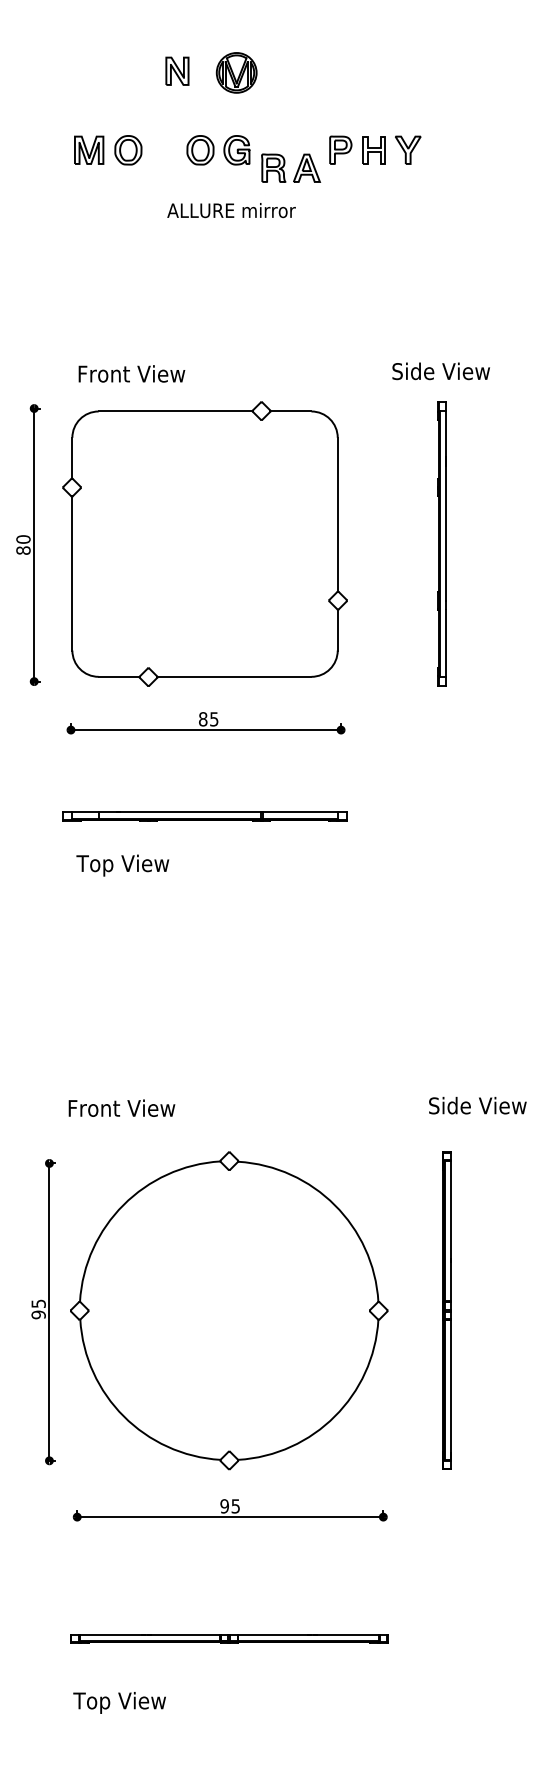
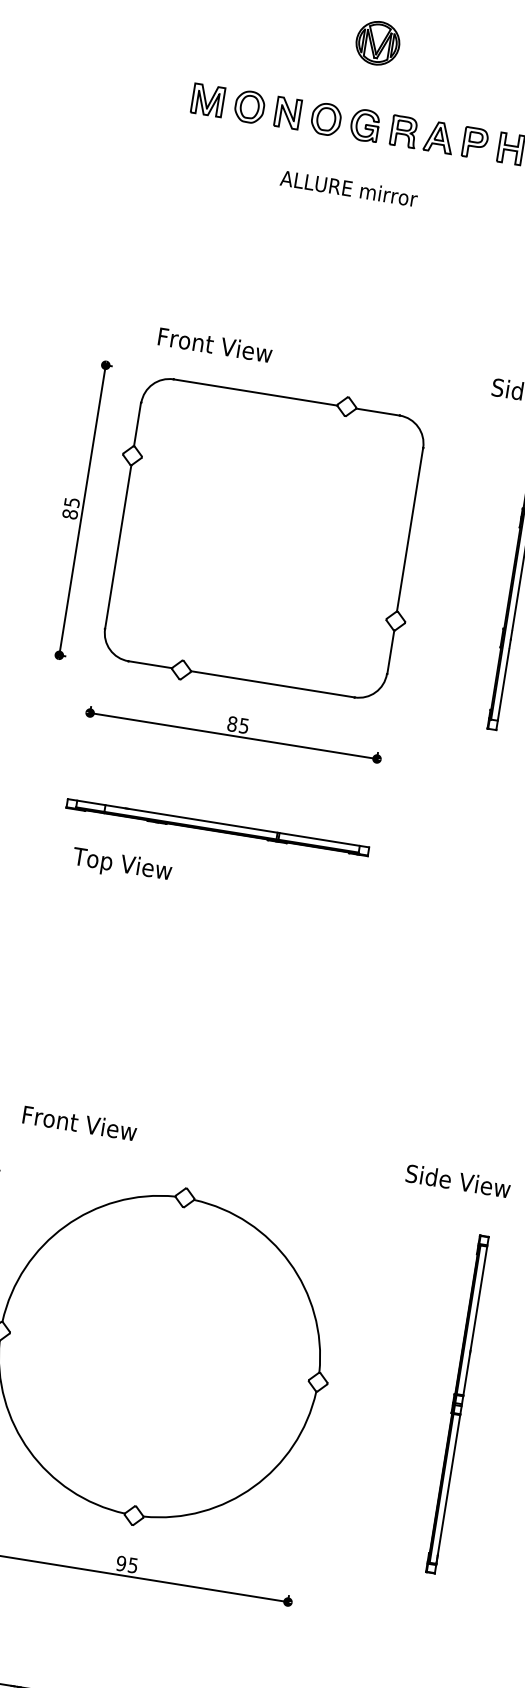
part: (177, 70) -> (288, 112), moved
part: (297, 169) -> (429, 137), moved
text: (23, 539) -> (72, 502), 80 -> 85
part: (446, 1310) -> (457, 1404), moved

